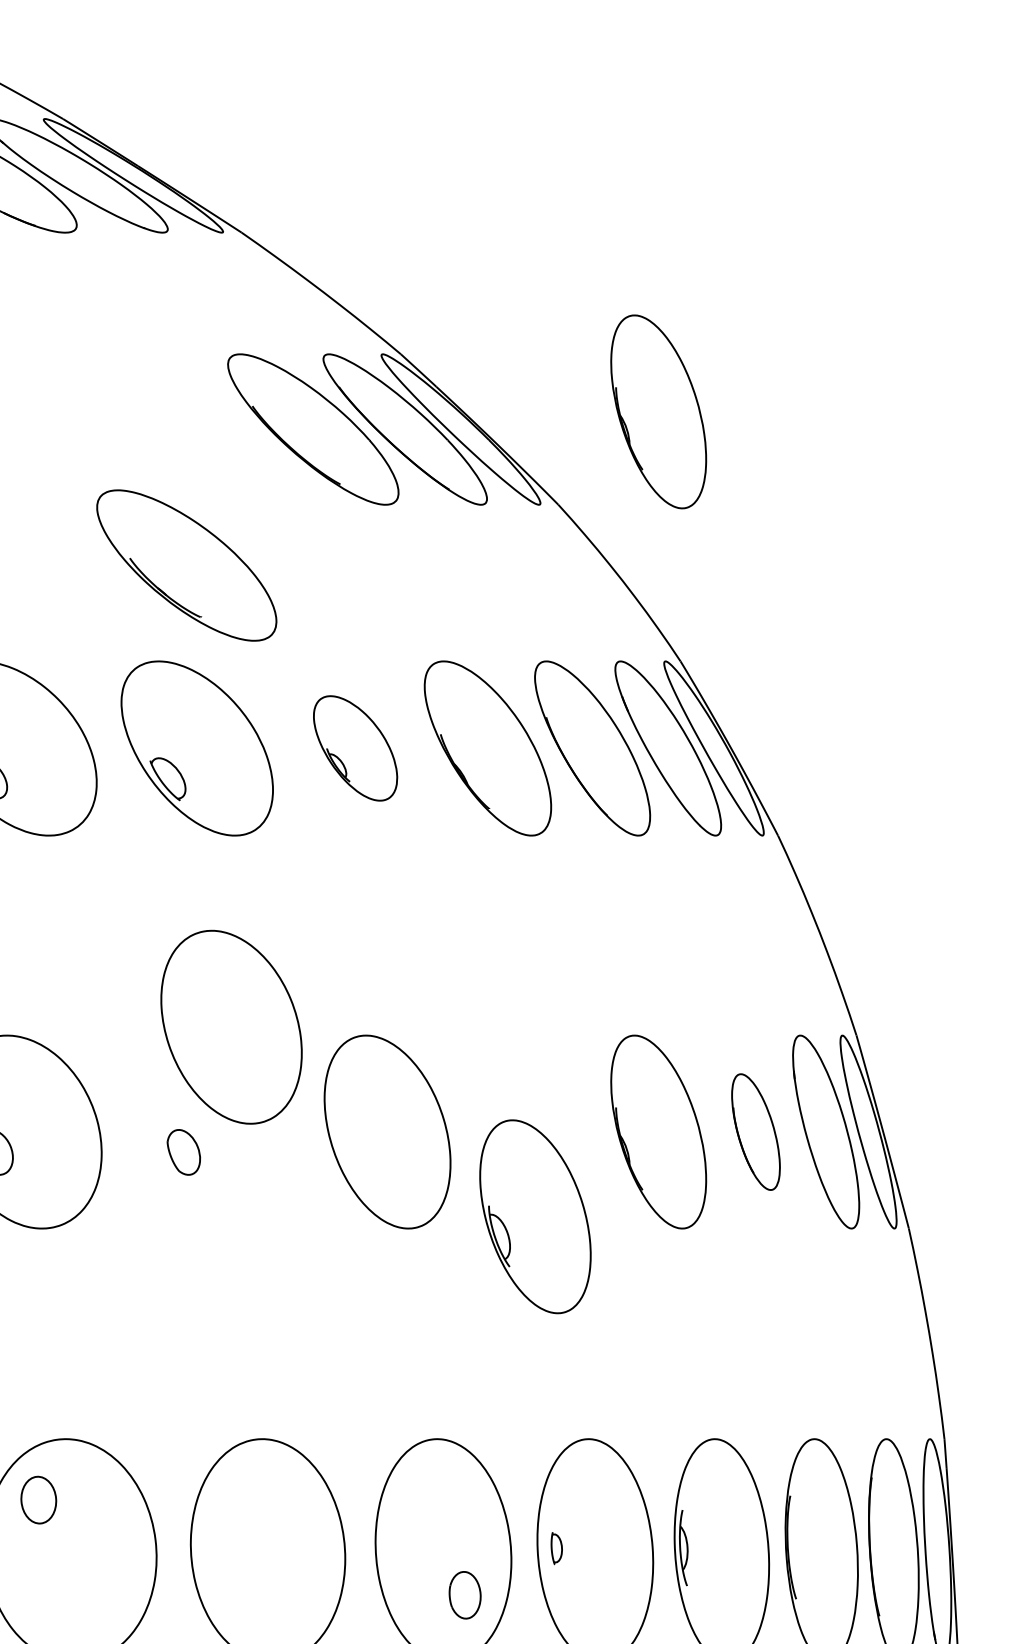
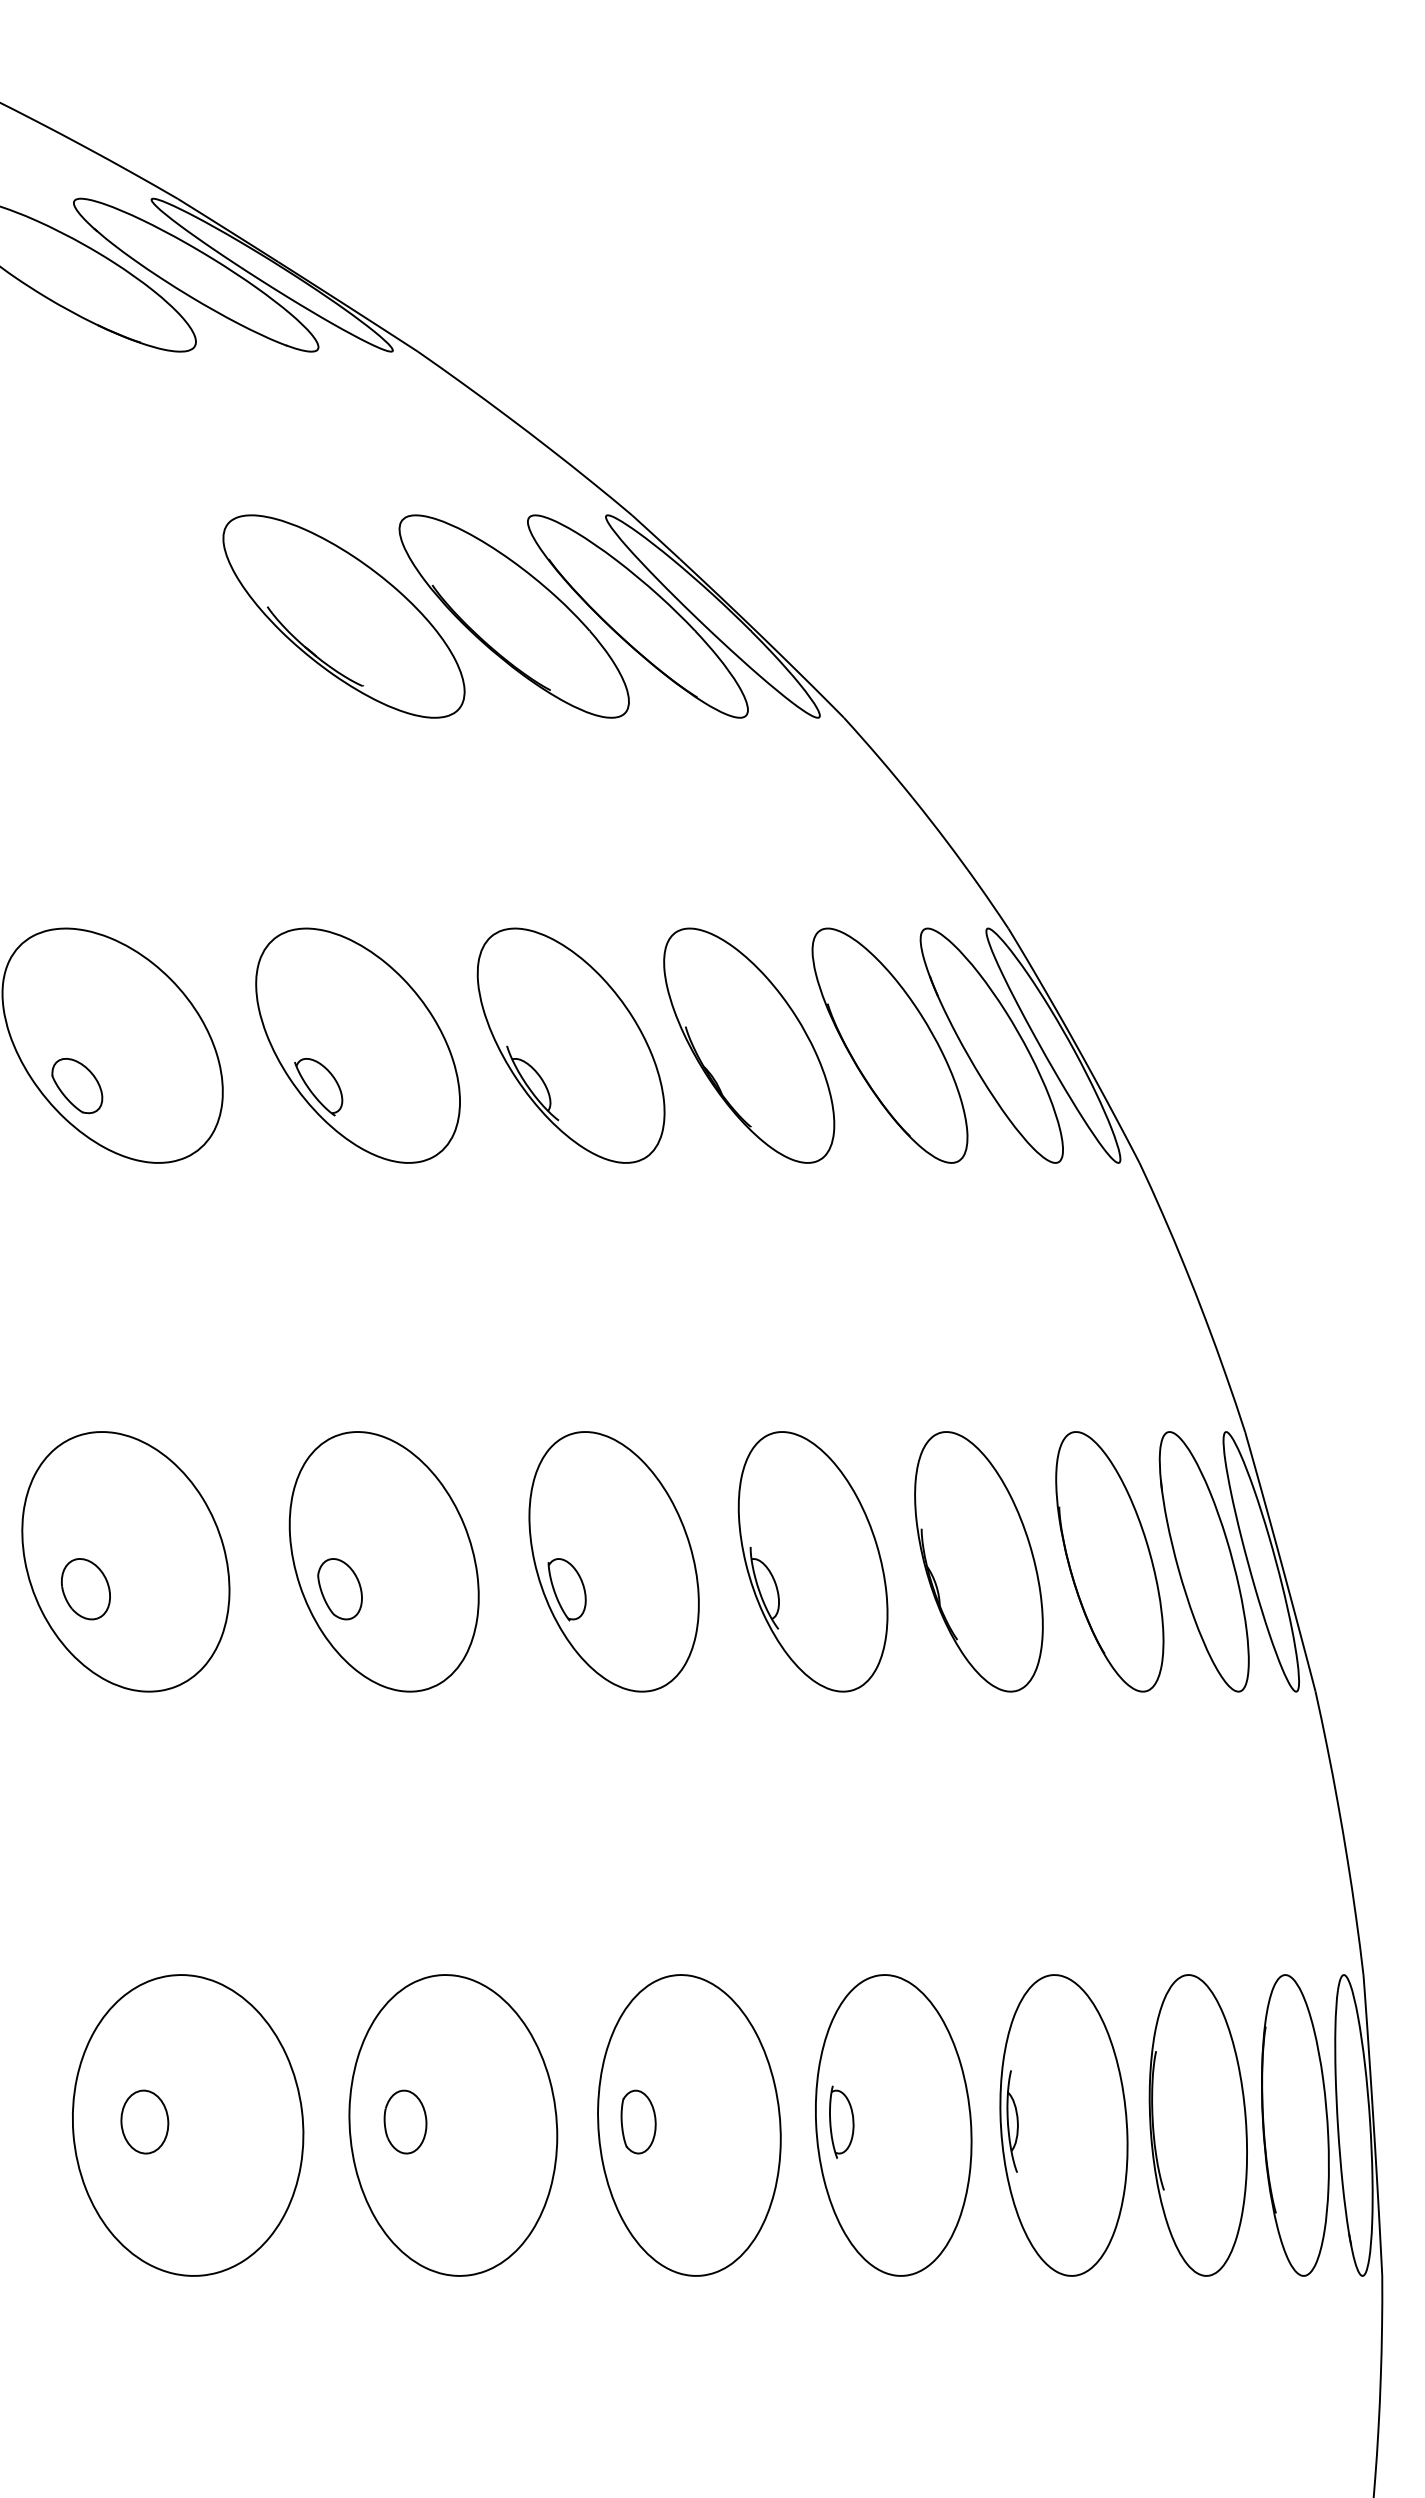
part: (658, 411) -> (978, 592), removed
part: (186, 565) -> (343, 616), moved
part: (355, 748) -> (570, 1045), size x1.67
part: (231, 1027) -> (383, 1561), moved
part: (755, 1131) -> (1109, 1561), size x1.67
part: (352, 1152) -> (566, 1589), added
part: (534, 1216) -> (812, 1561), moved
part: (38, 1499) -> (144, 2121), moved
part: (405, 1548) -> (638, 2121), added
part: (556, 1548) -> (841, 2121), size x1.67
part: (465, 1594) -> (405, 2121), moved

